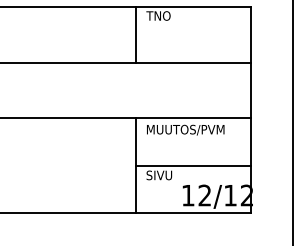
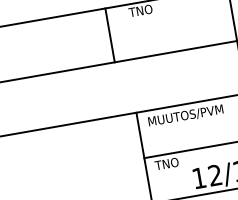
line: (136, 35) -> (110, 35), moved
text: (158, 175) -> (167, 163), SIVU -> TNO

